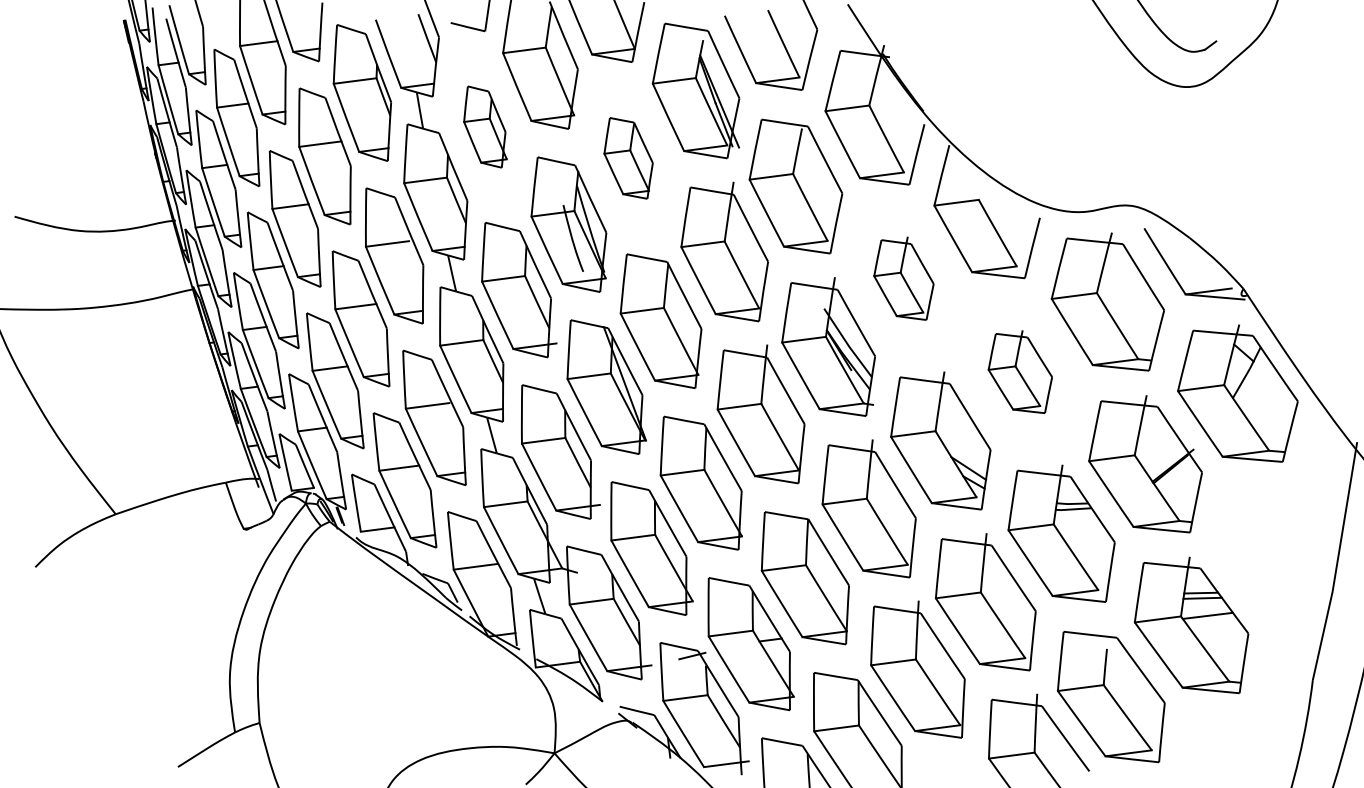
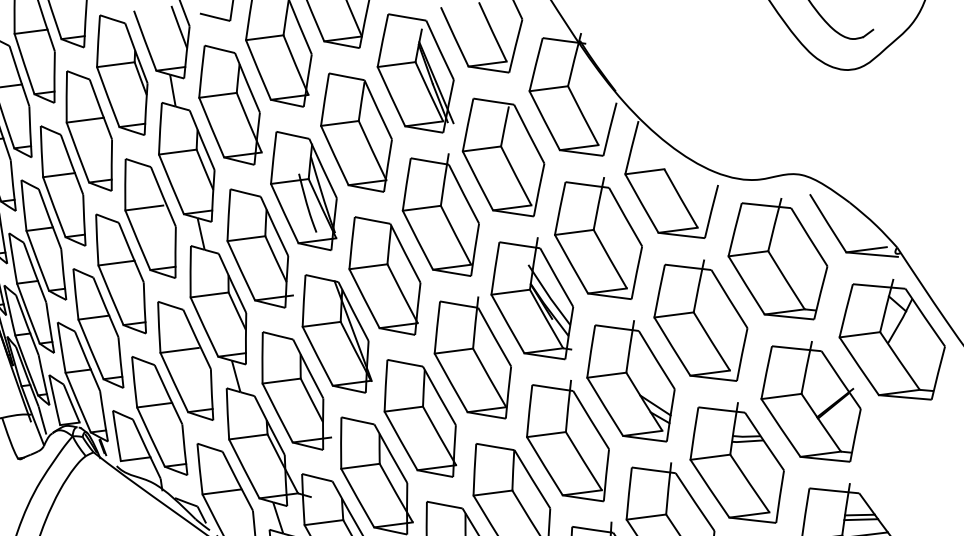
part: (485, 126) -> (230, 104), size x1.67
part: (628, 158) -> (356, 132), size x1.67
part: (903, 278) -> (598, 238), size x1.67
part: (1020, 371) -> (701, 320), size x1.67

